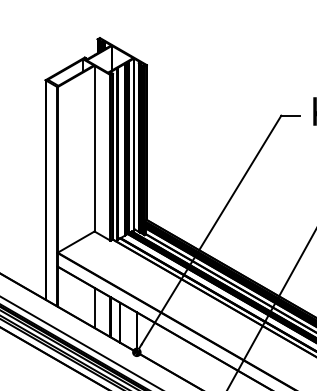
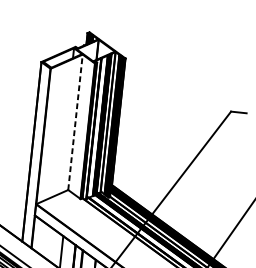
line: (94, 148) -> (75, 122), solid -> dashed

